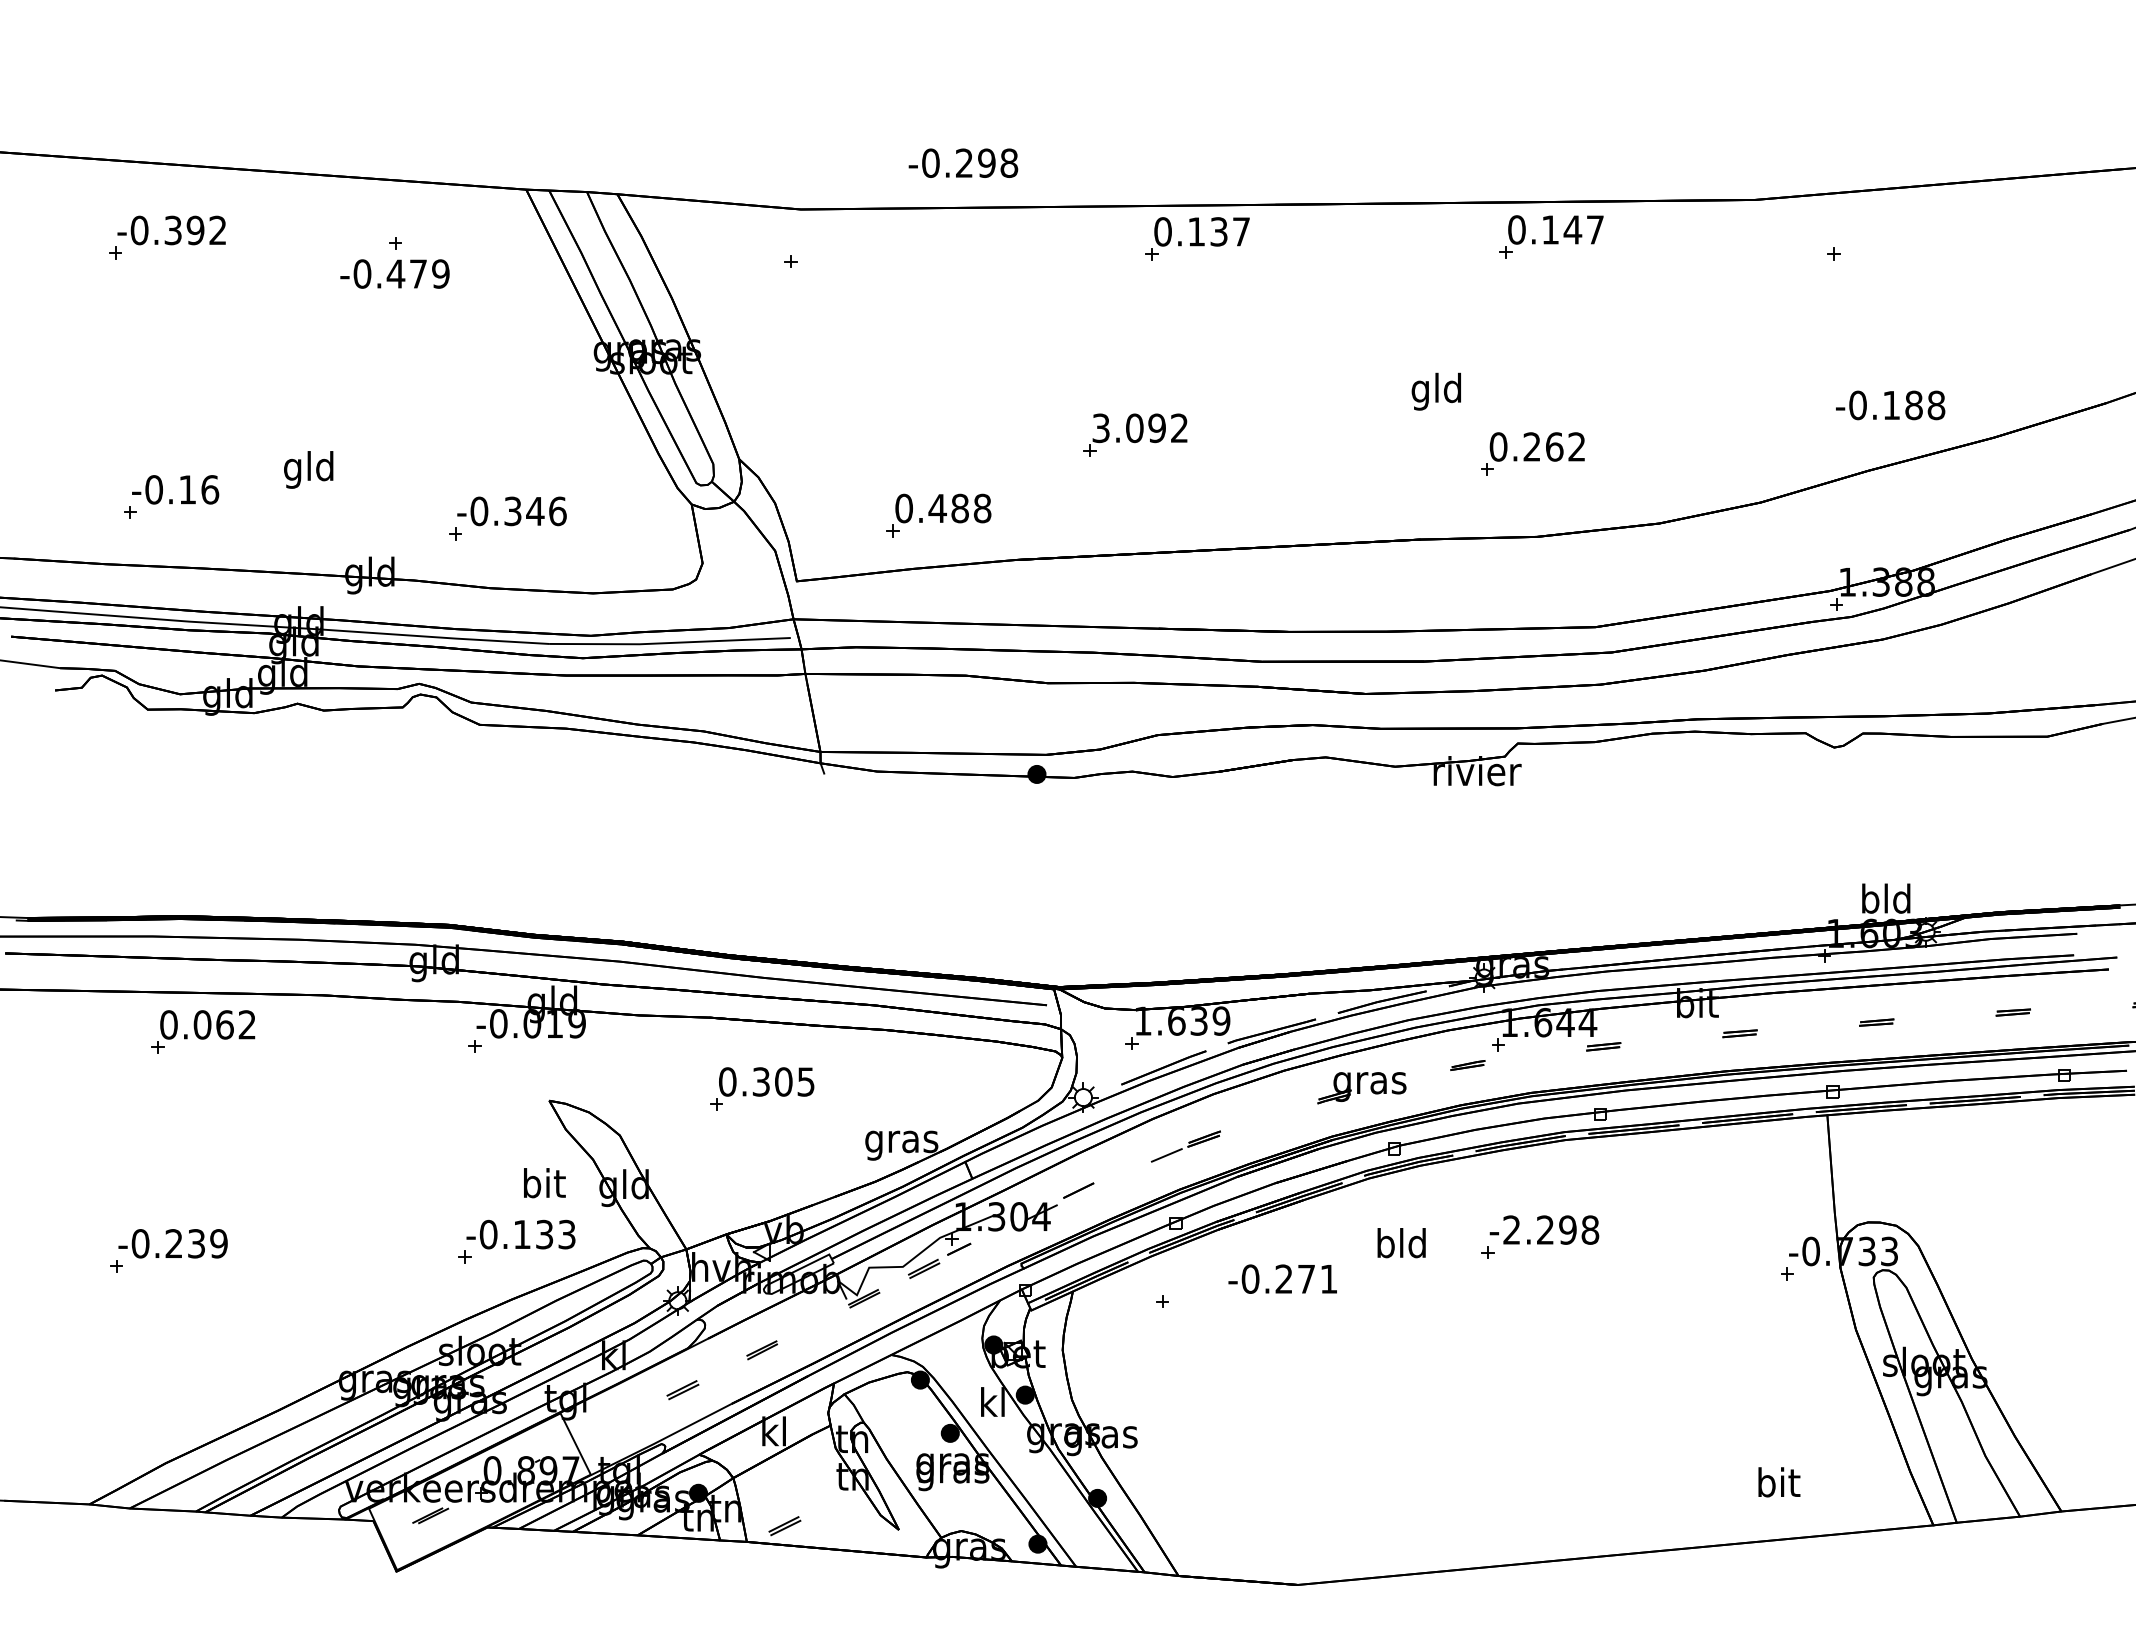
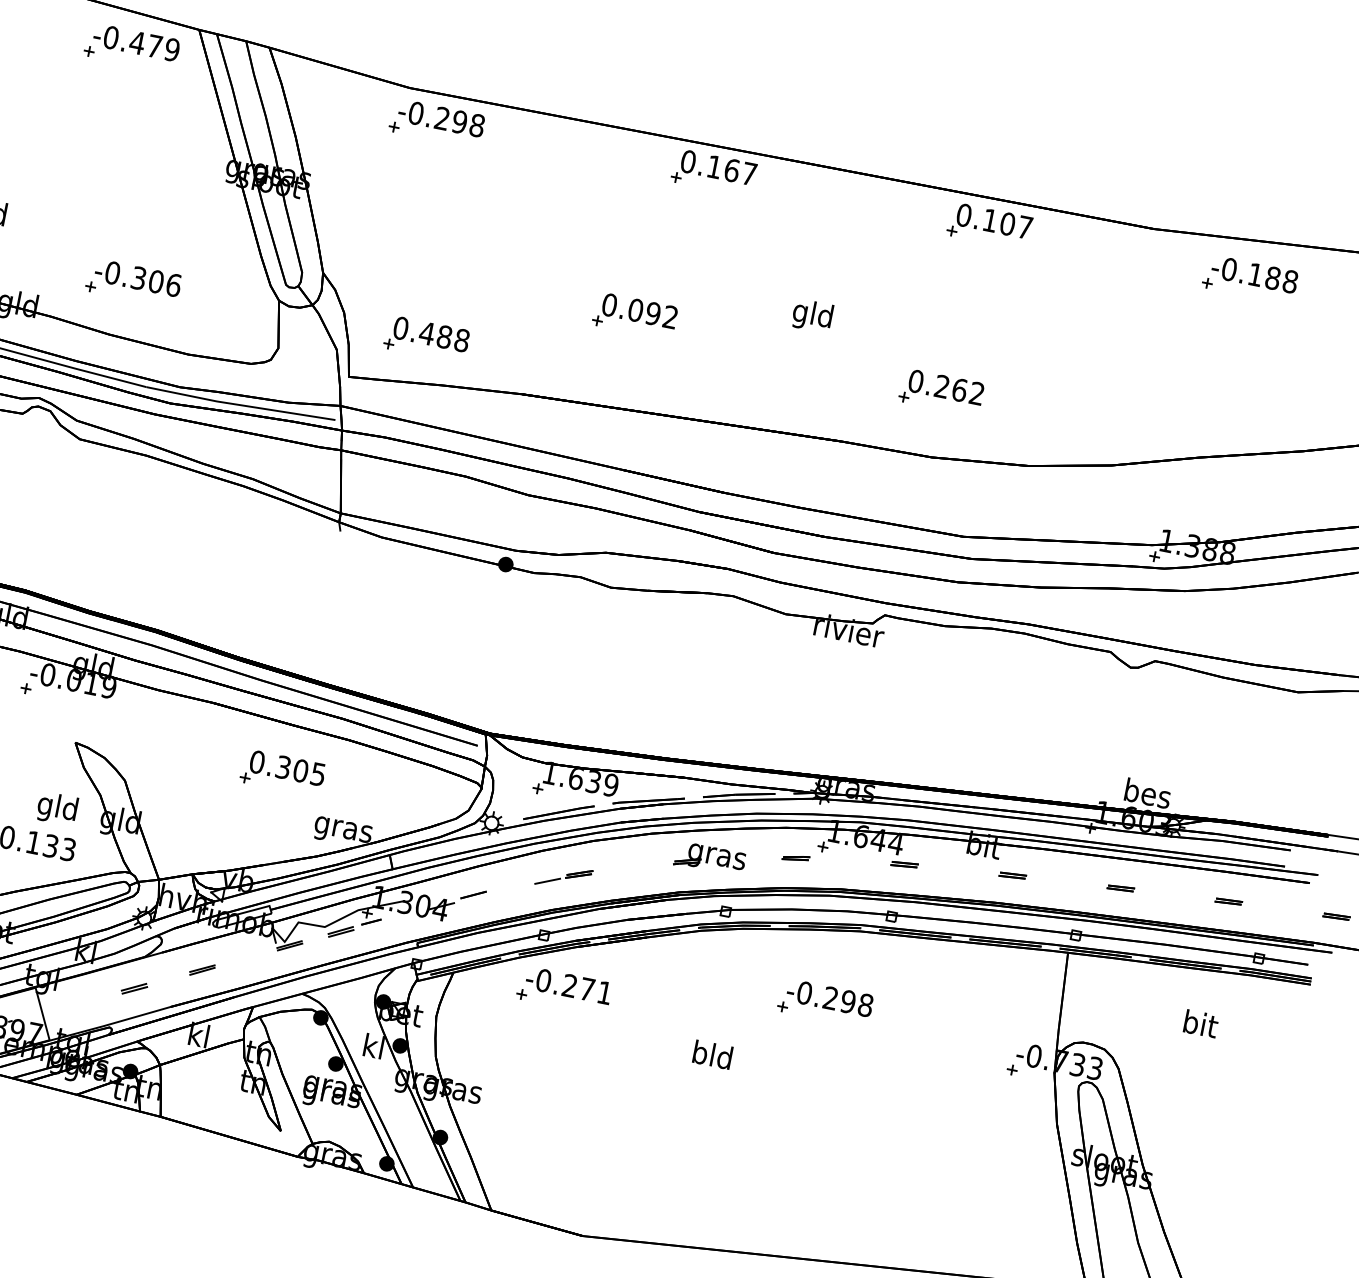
text: (963, 162) -> (441, 117), moved
text: (1572, 229) -> (1007, 223), 0.147 -> 0.107
text: (1219, 231) -> (732, 170), 0.137 -> 0.167
text: (394, 273) -> (136, 42), moved
text: (1435, 391) -> (811, 315), moved
text: (1890, 405) -> (1254, 274), moved
text: (1101, 428) -> (609, 305), 3.092 -> 0.092
text: (535, 511) -> (156, 281), -0.346 -> -0.306
part: (938, 515) -> (426, 339), moved
text: (1886, 898) -> (1147, 793), bld -> bes
part: (762, 1088) -> (283, 772), moved
text: (542, 1186) -> (56, 808), bit -> gld
text: (1511, 1229) -> (804, 992), -2.298 -> -0.298
text: (1401, 1243) -> (712, 1055), moved
text: (1282, 1278) -> (568, 985), moved
text: (1779, 1482) -> (1201, 1024), moved
part: (784, 1526) -> (192, 1110), removed

